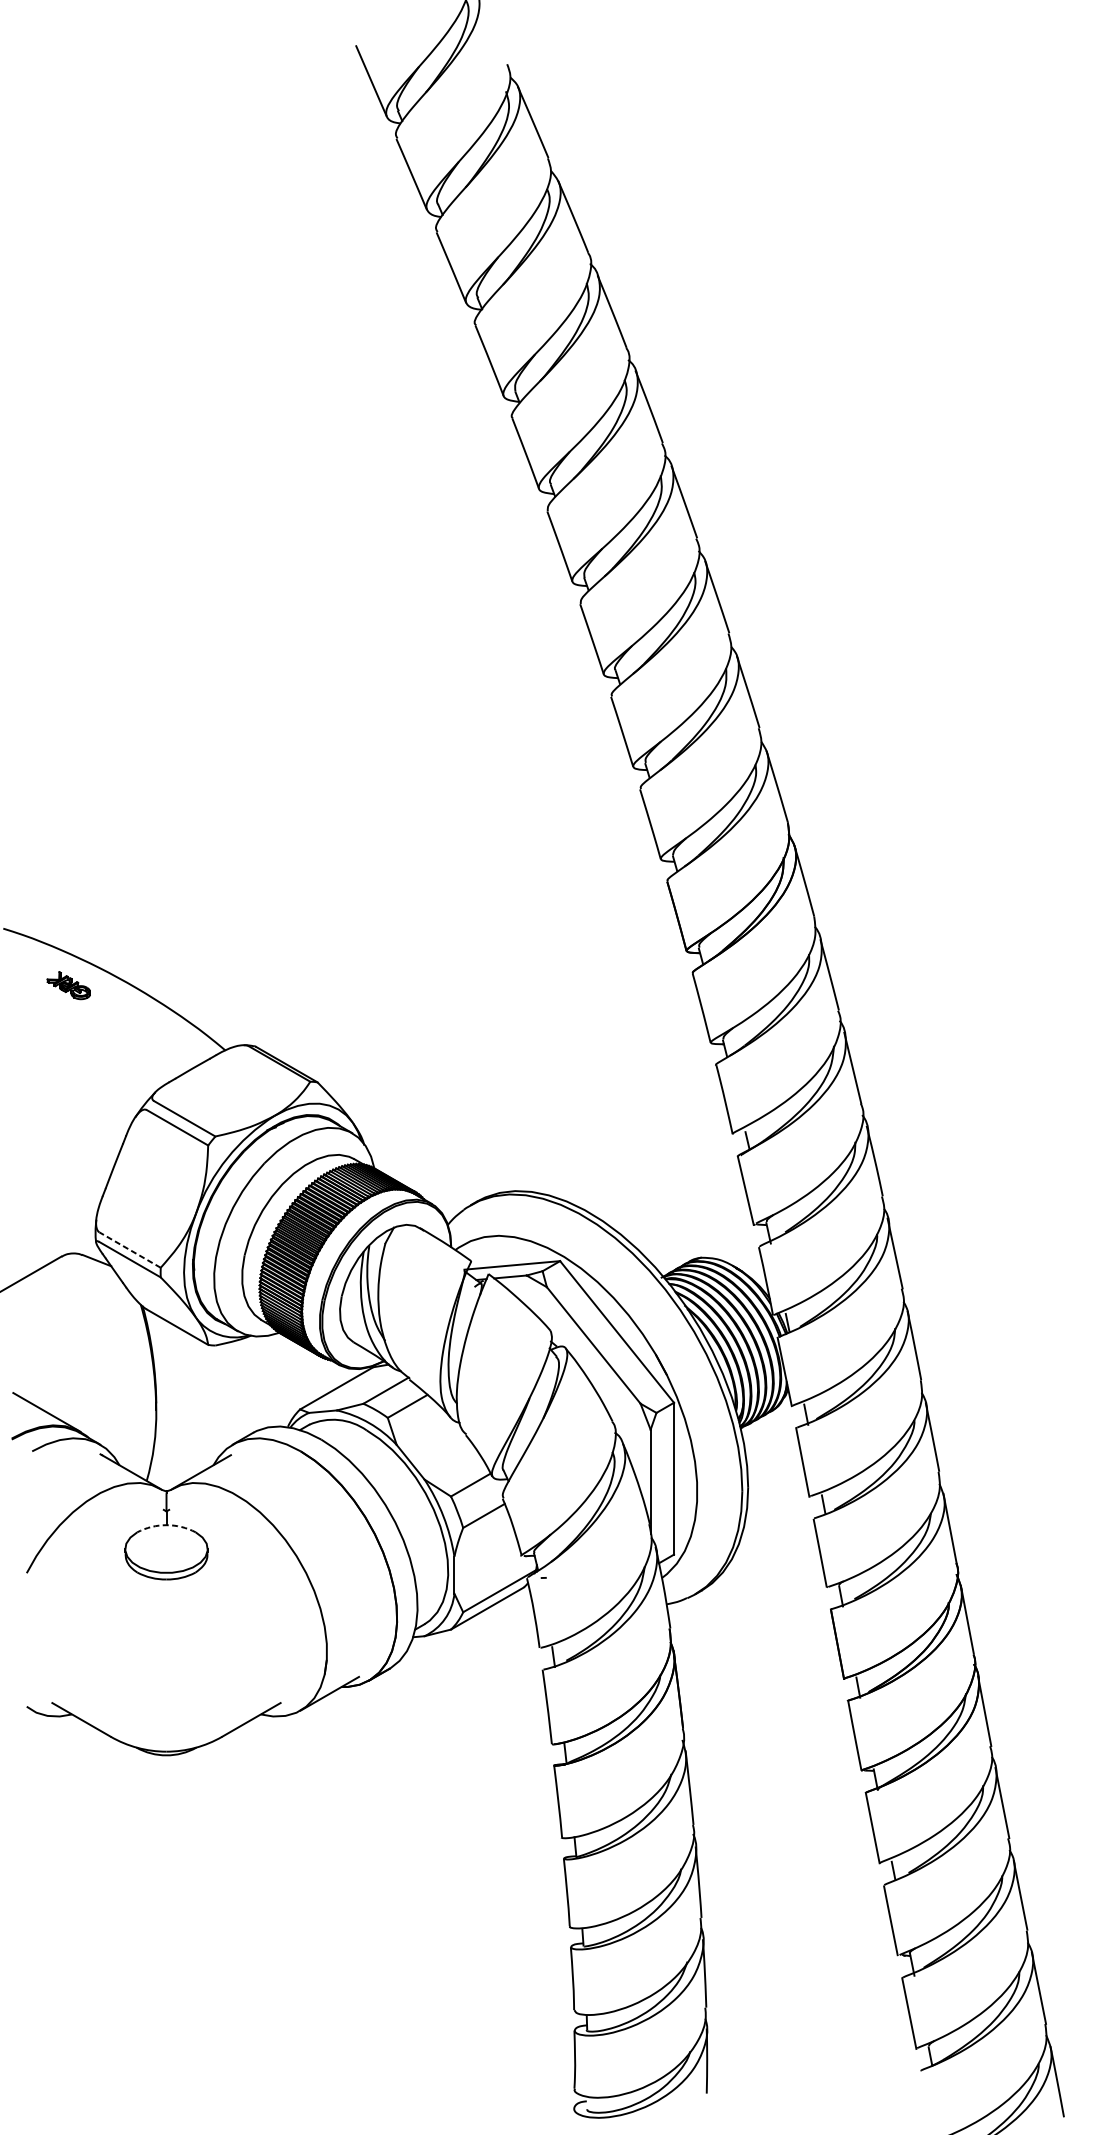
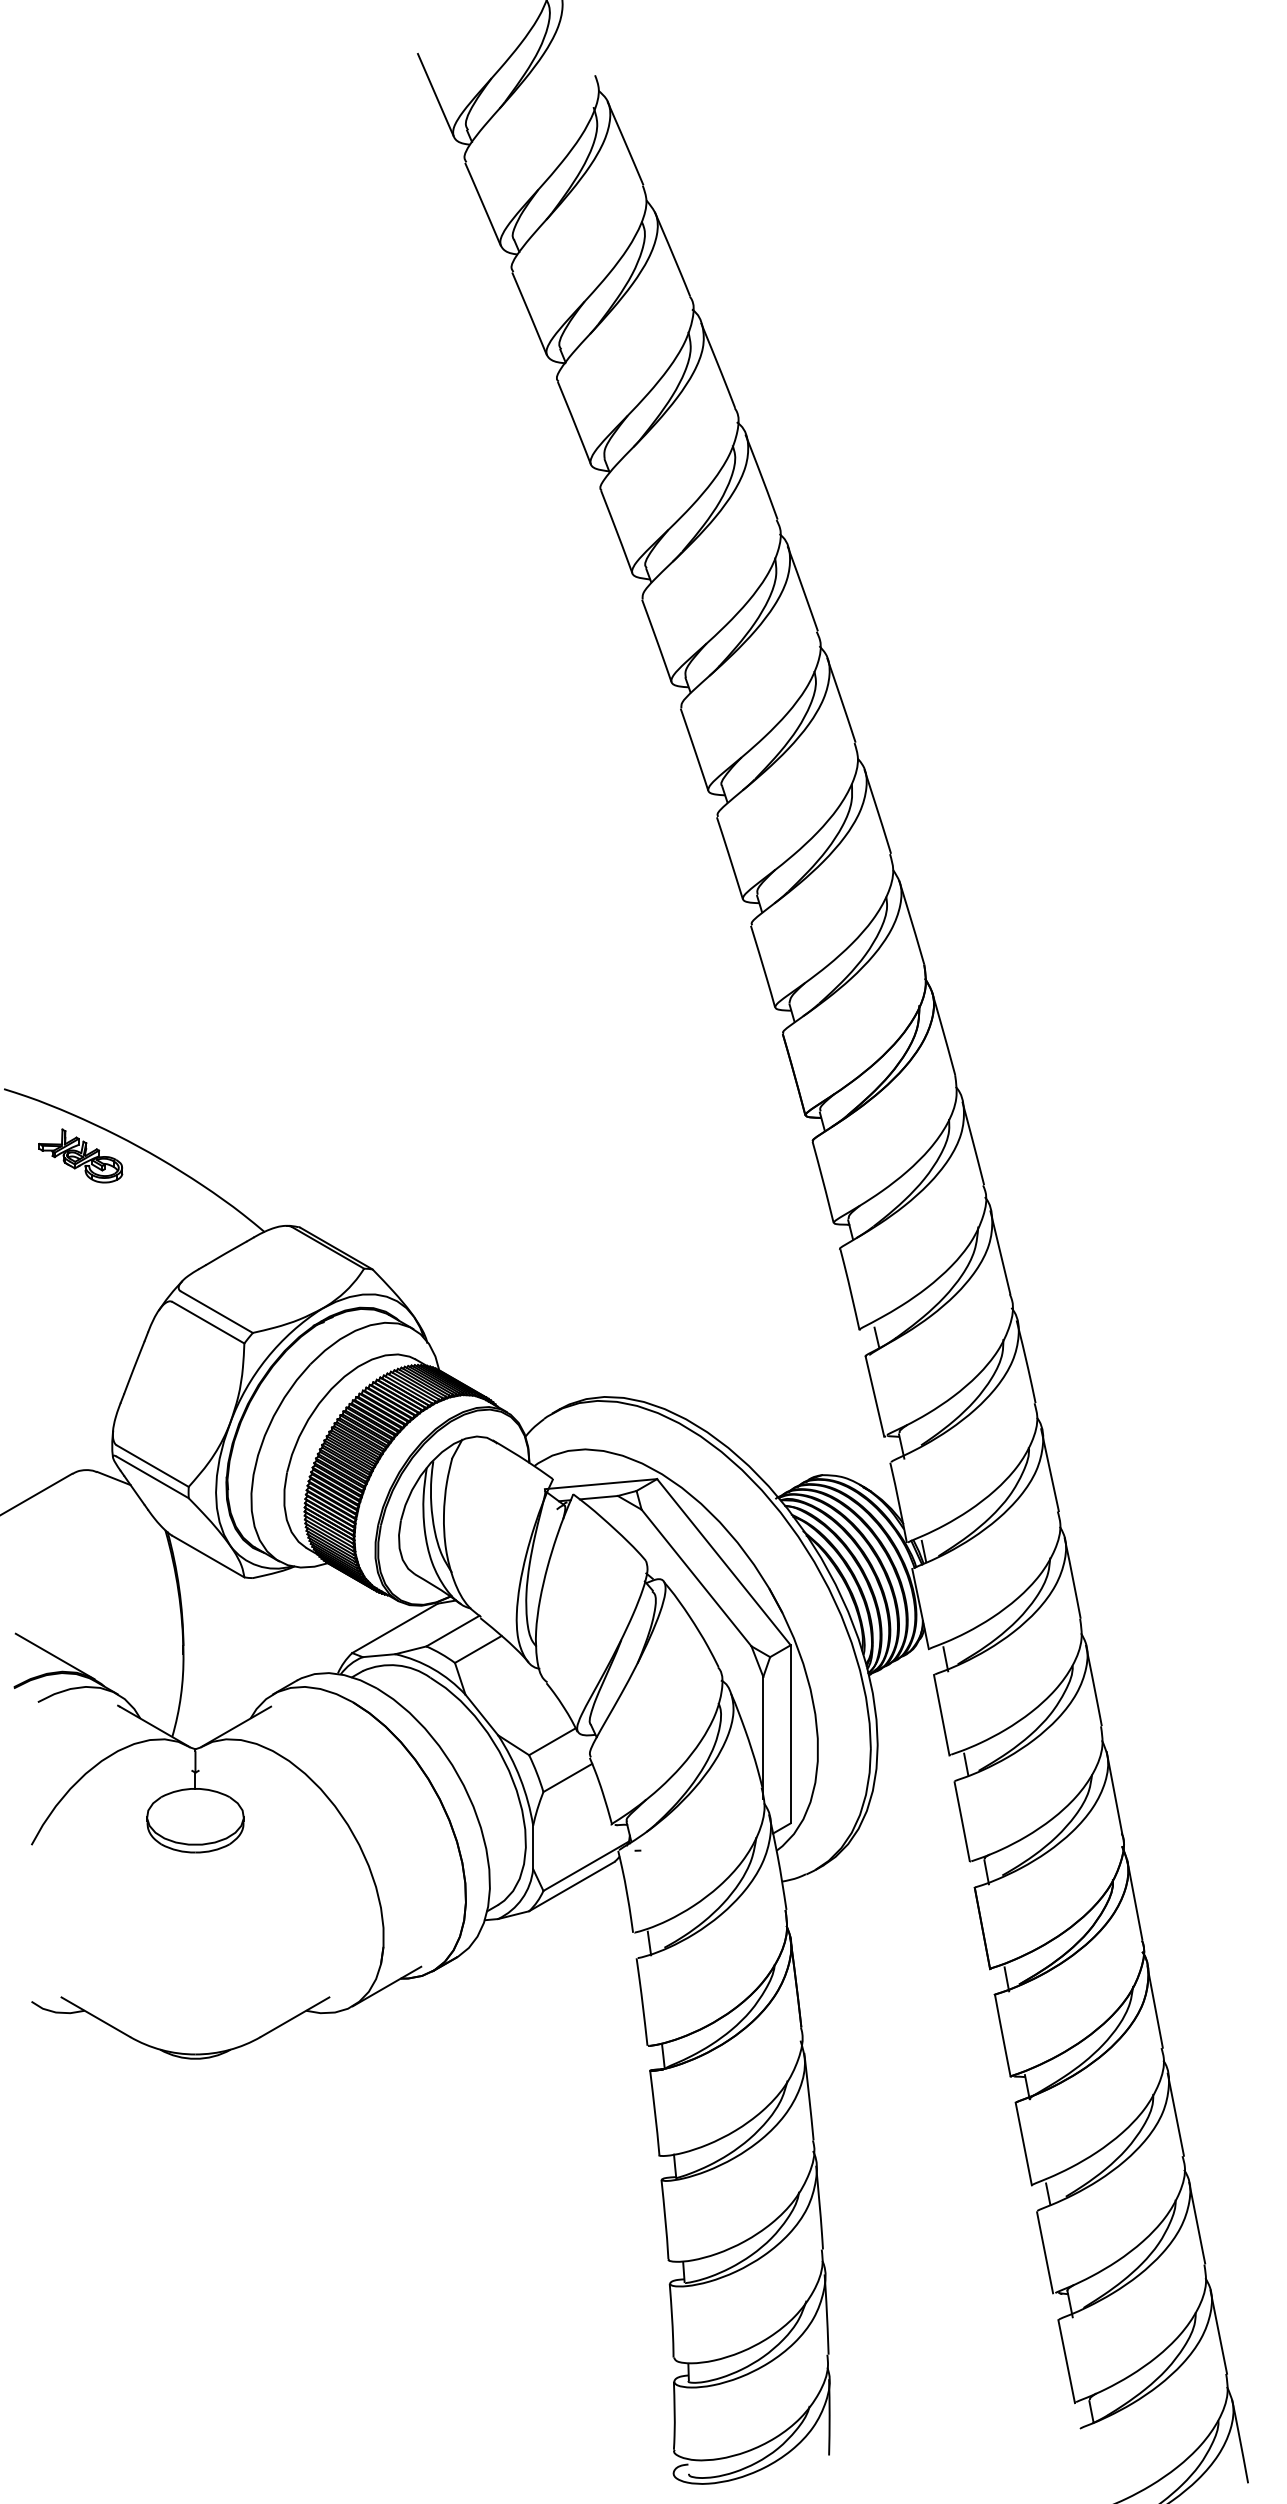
part: (68, 985) -> (80, 1155), size x1.67
line: (129, 1250) -> (152, 1466), dashed -> solid
arc: (166, 1524) -> (195, 1788), dashed -> solid

